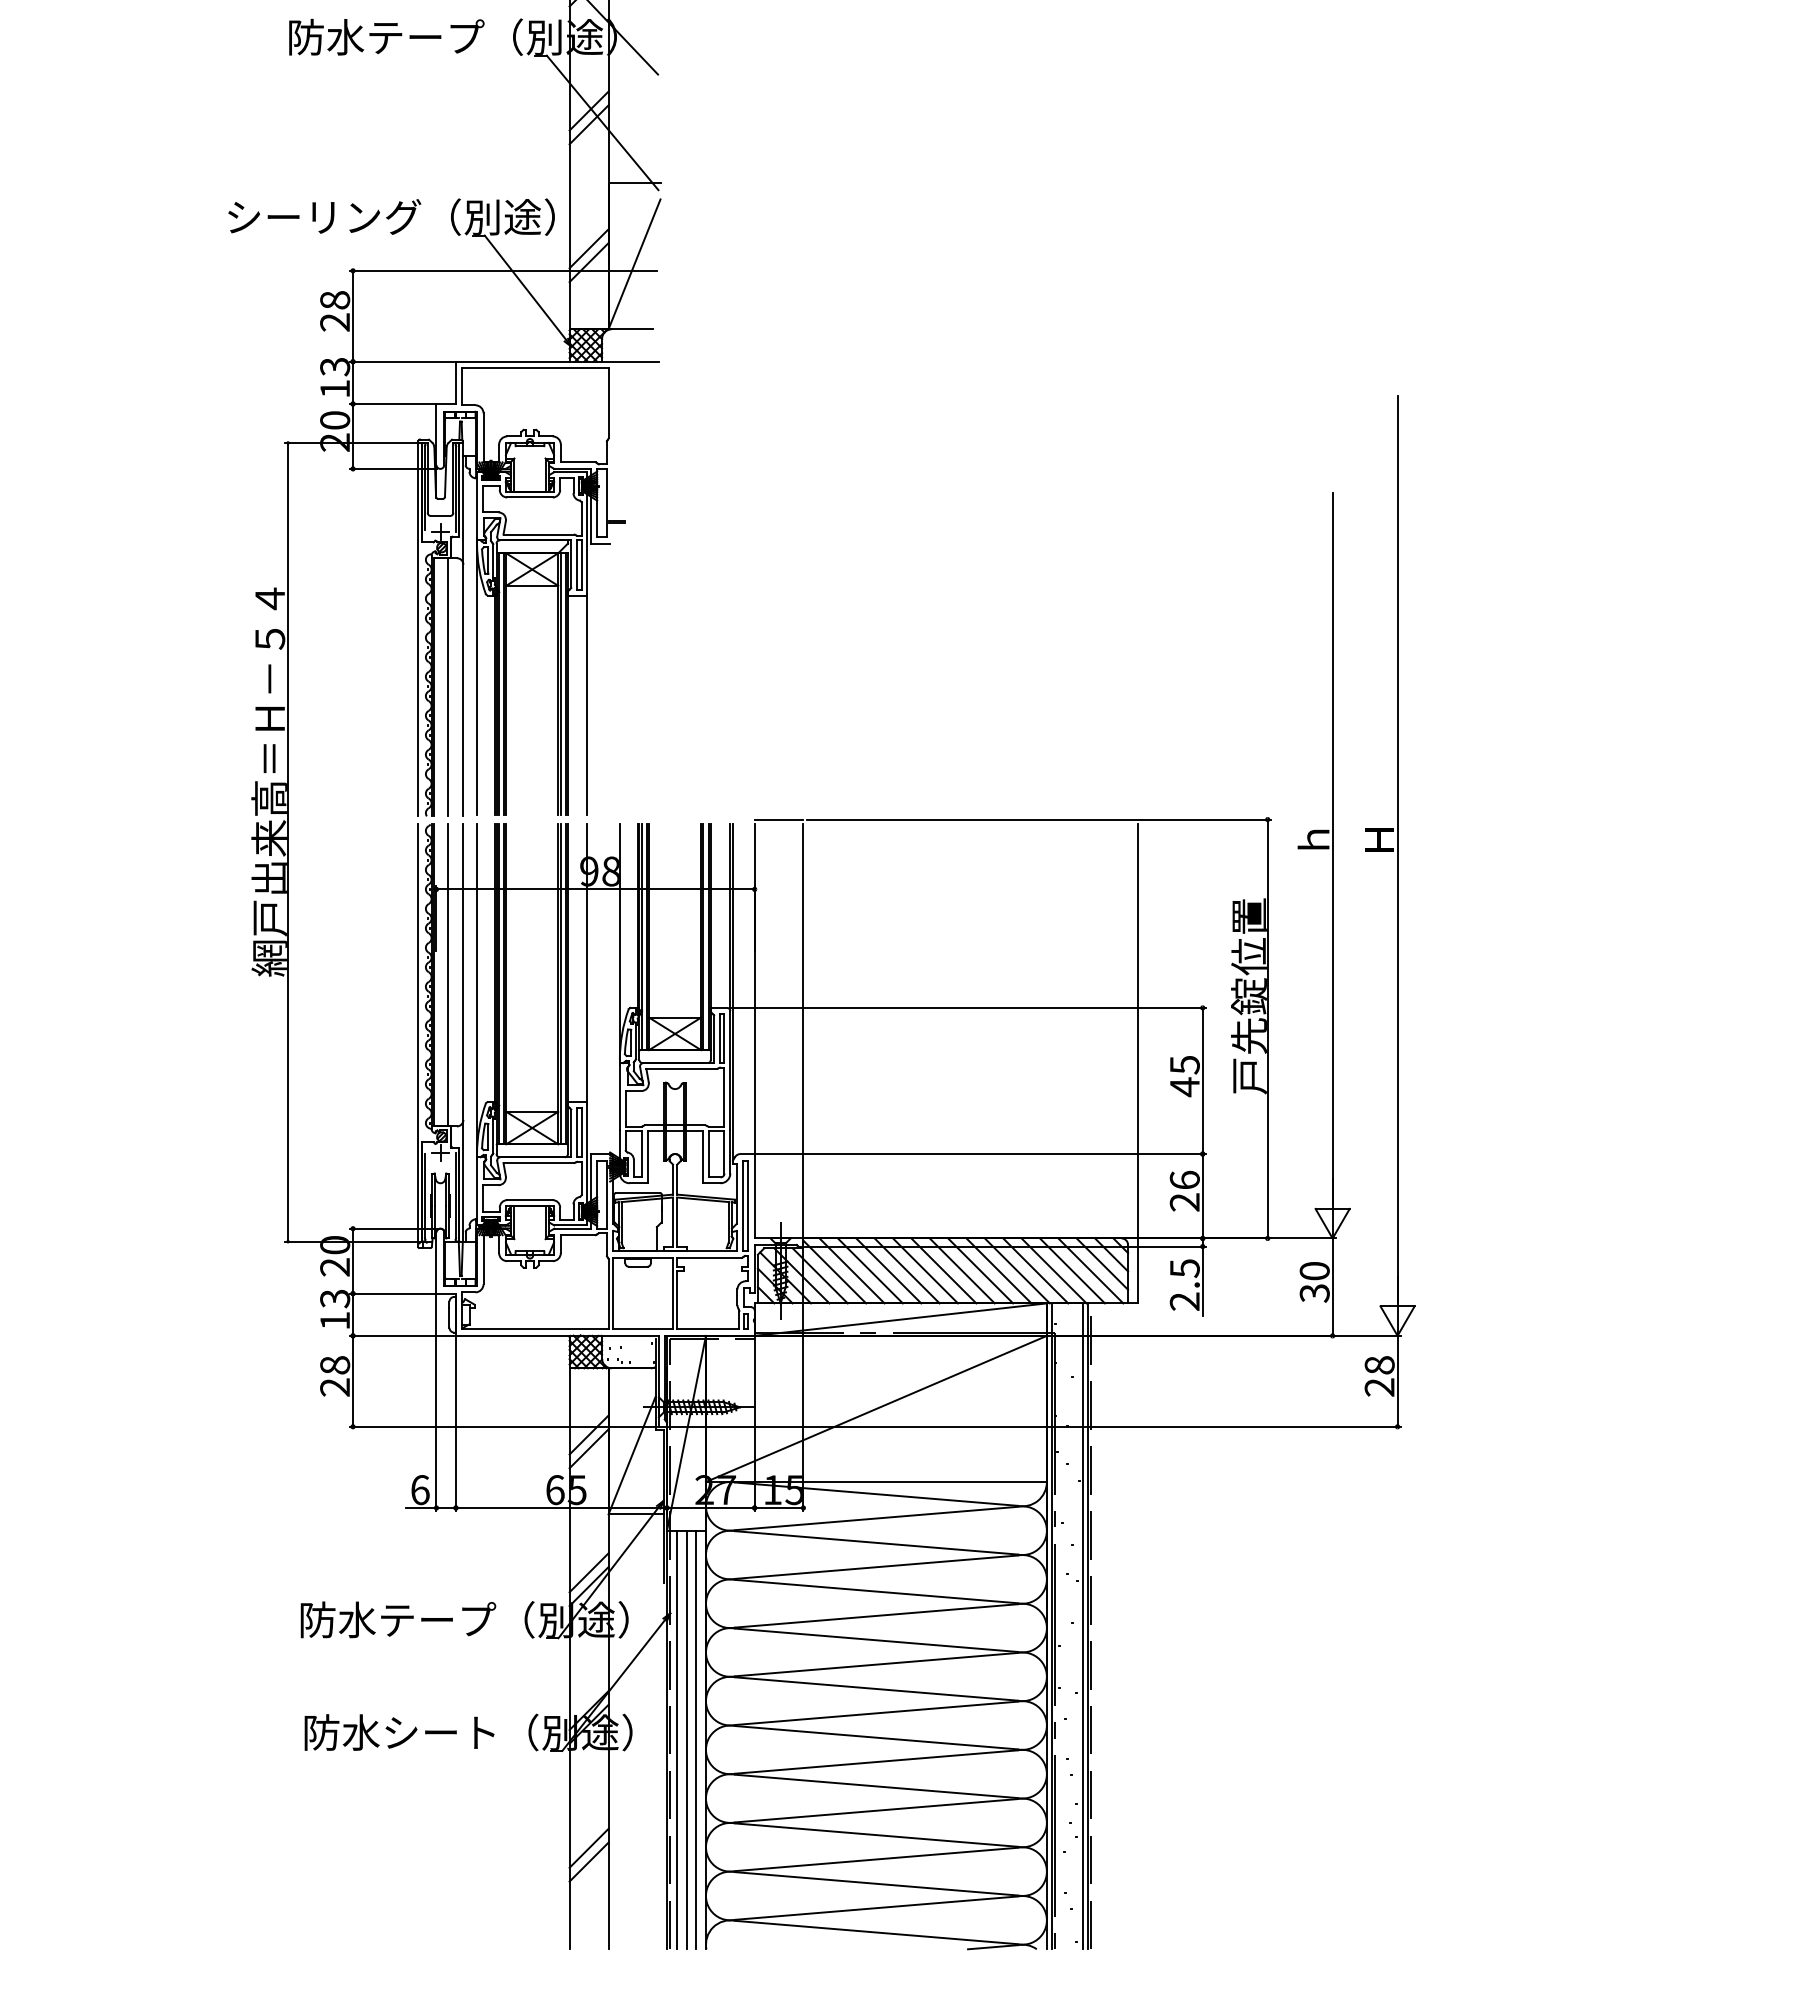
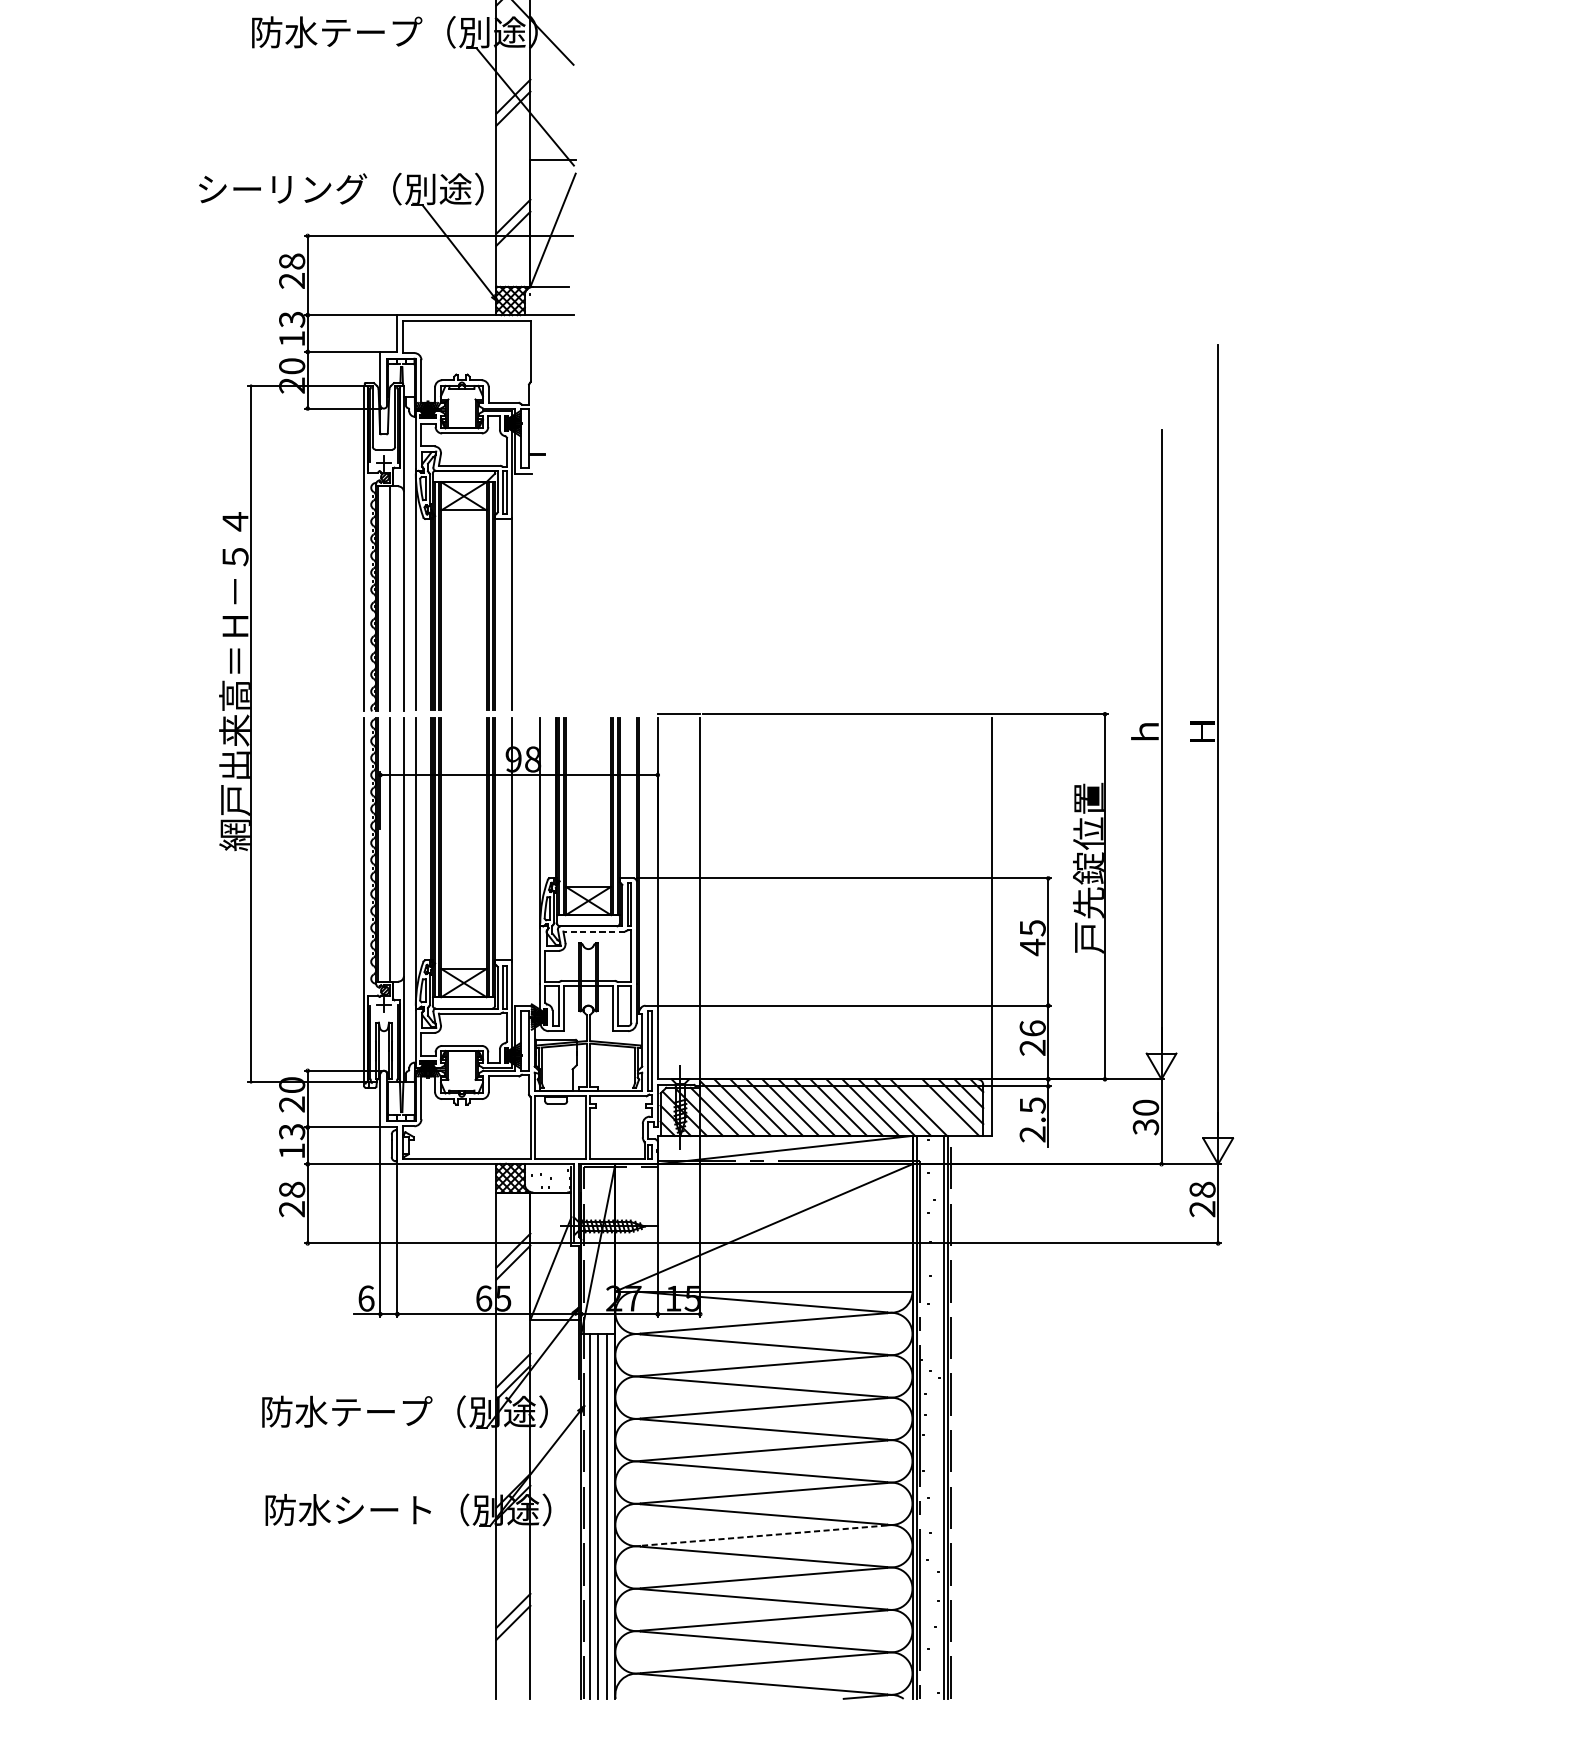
line: (681, 1068) -> (594, 931), solid -> dashed
line: (1072, 1270) -> (934, 1107), removed
line: (876, 1762) -> (763, 1536), solid -> dashed

